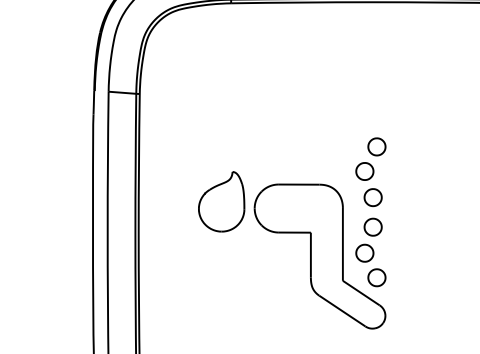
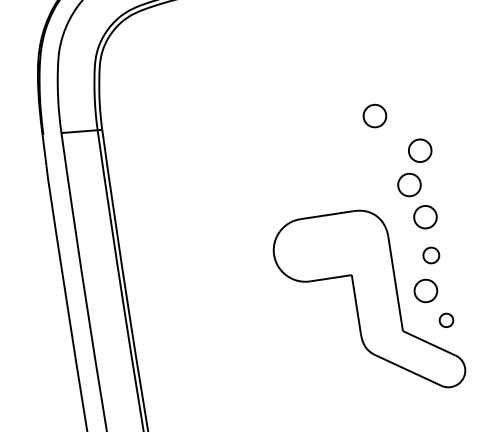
part: (346, 115) -> (374, 116), added
part: (221, 201) -> (229, 252), removed
part: (372, 226) -> (430, 254), size x0.7
part: (376, 277) -> (445, 320), size x0.6

